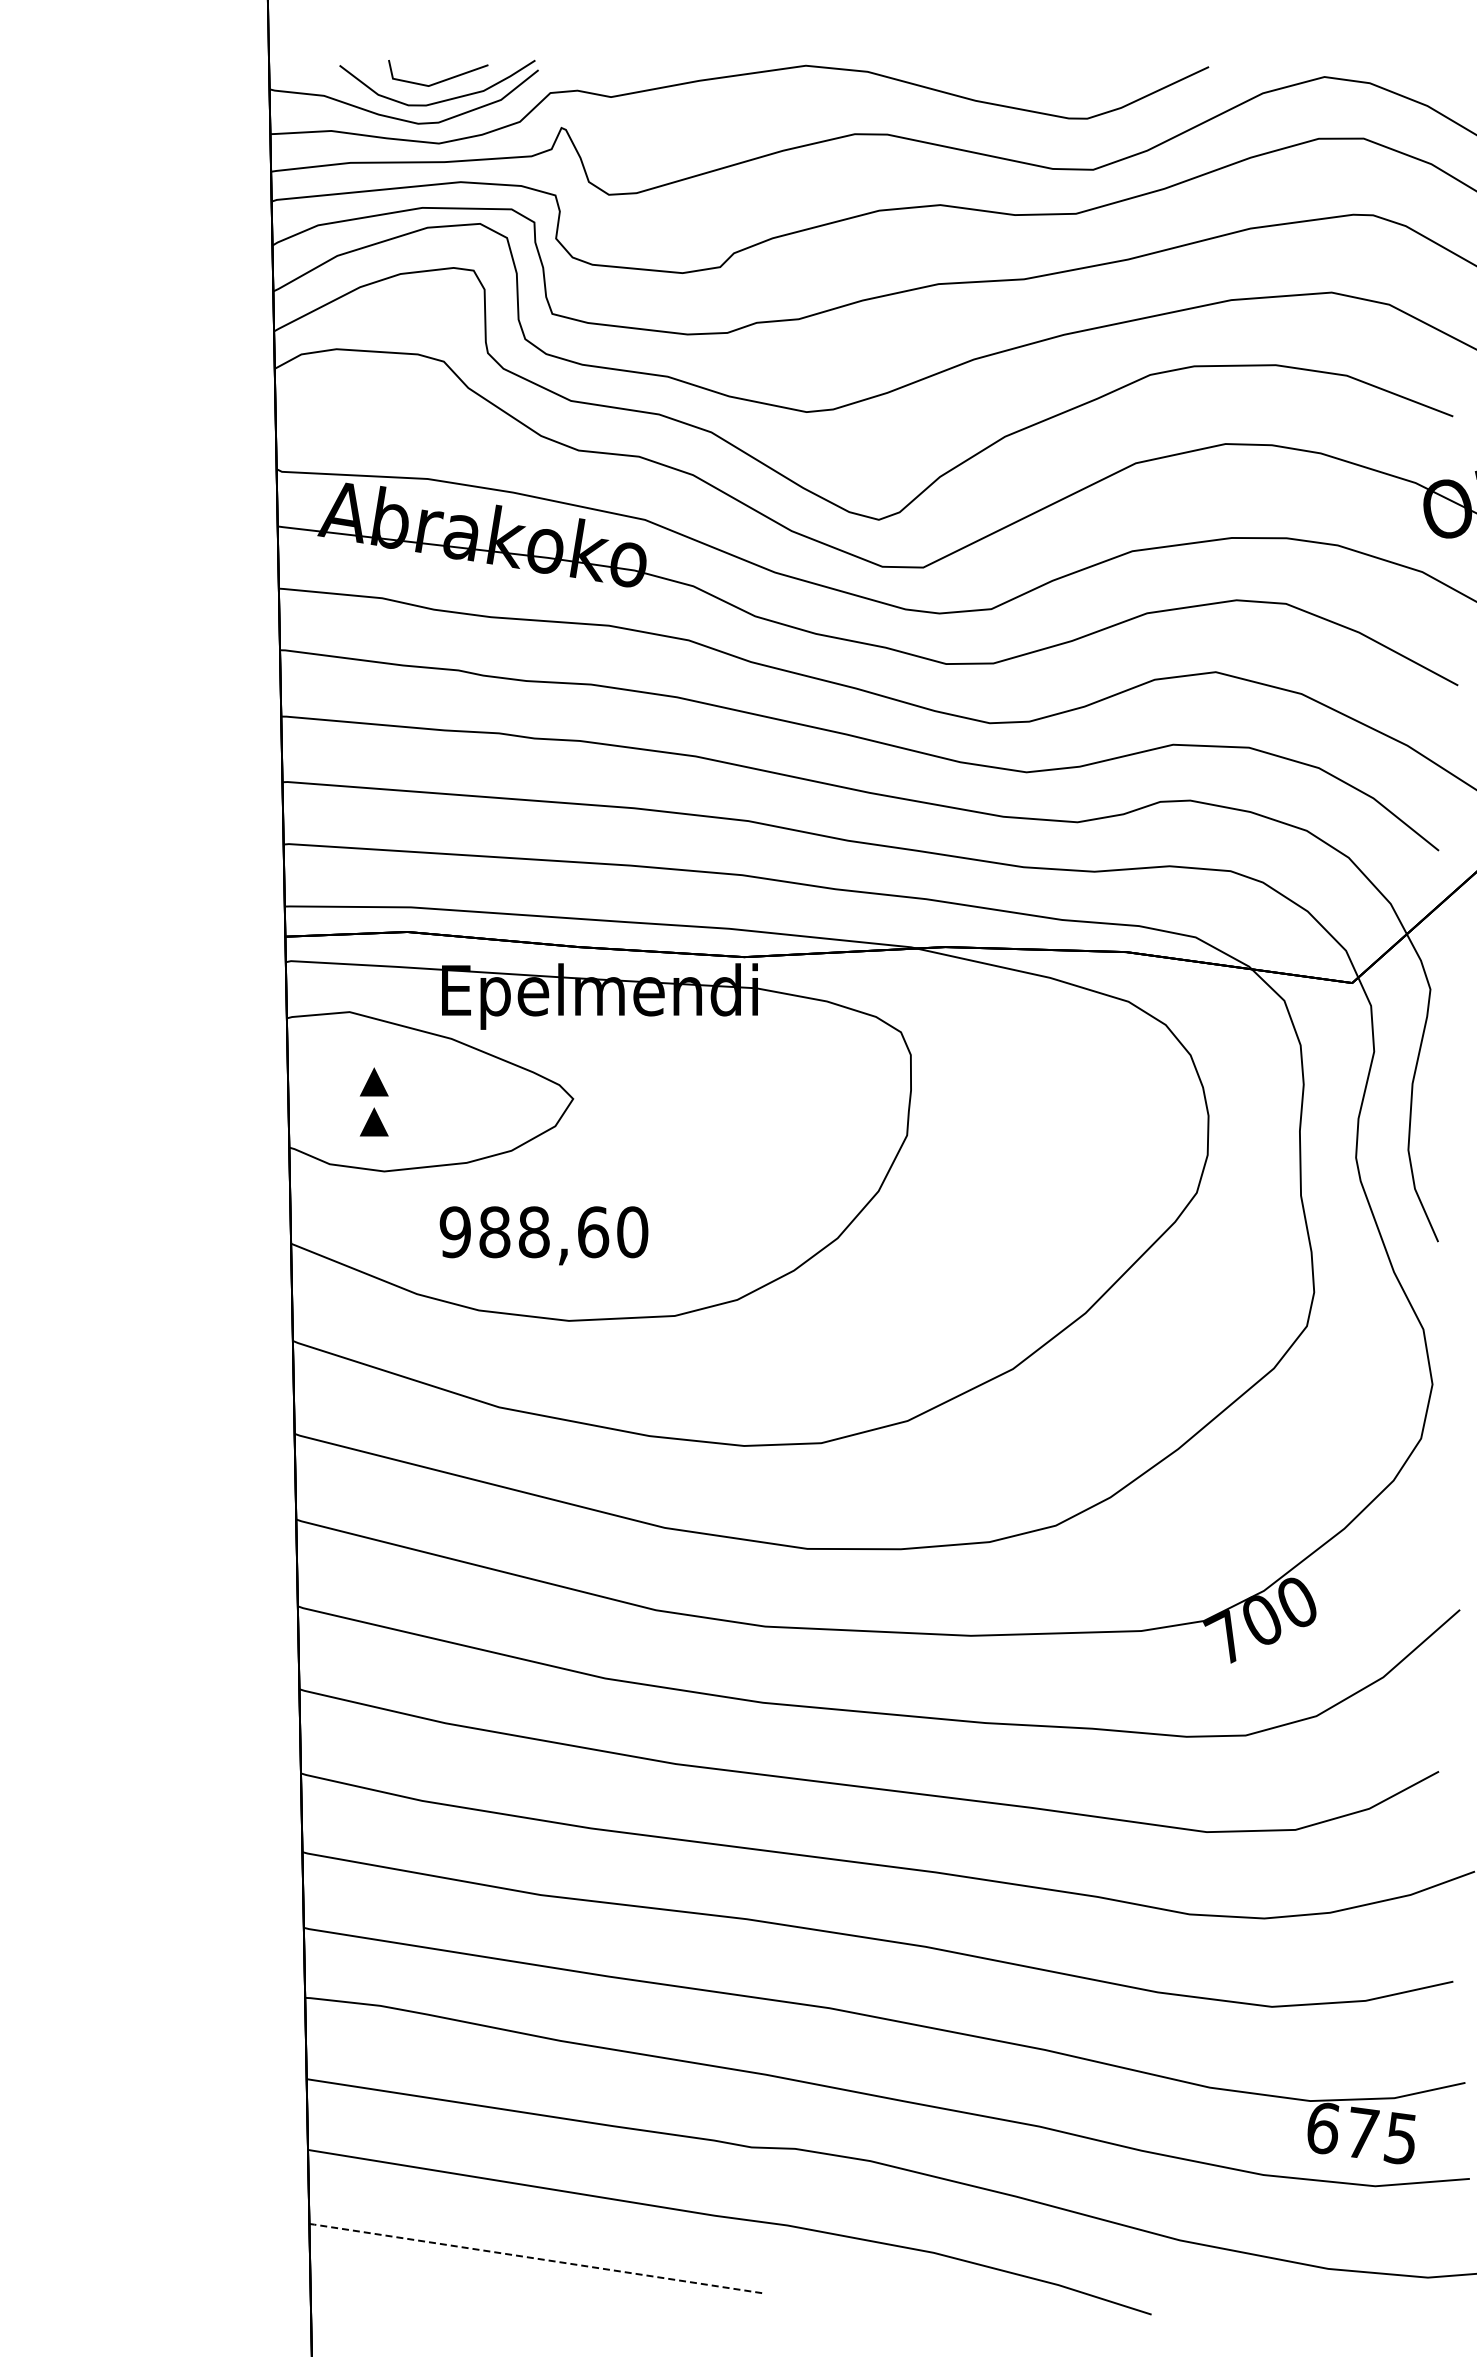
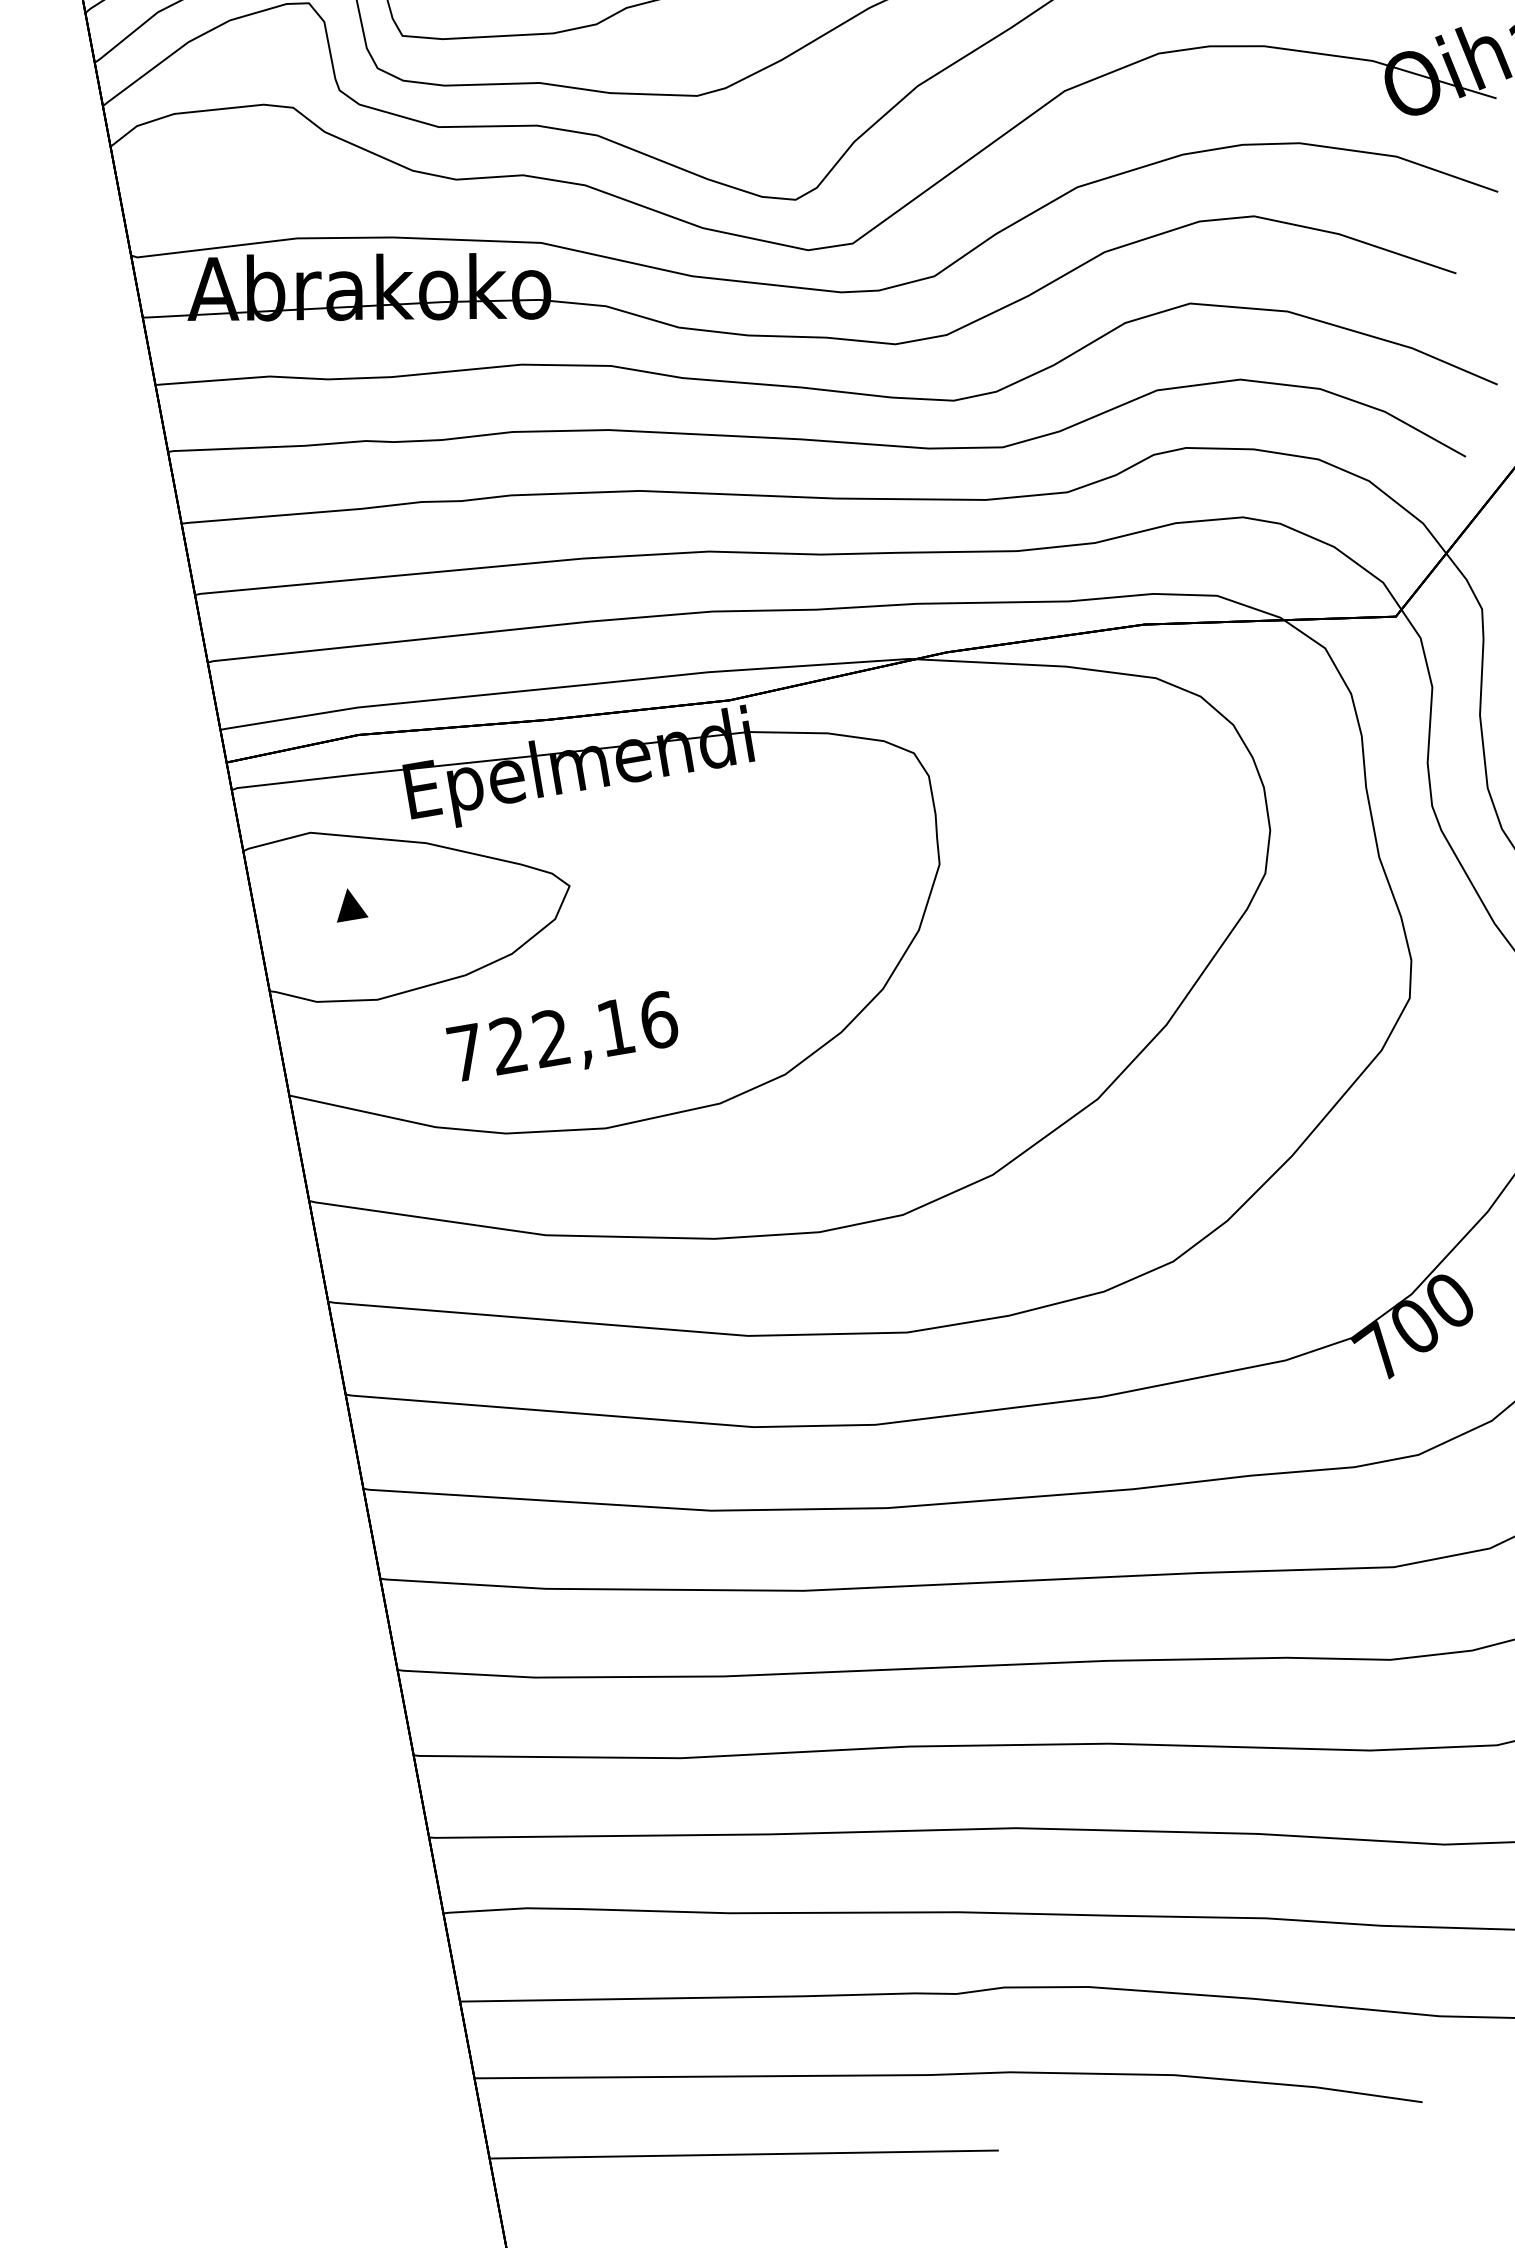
part: (373, 1121) -> (356, 947), removed
text: (543, 1232) -> (561, 1036), 988,60 -> 722,16
line: (536, 2258) -> (743, 2154), dashed -> solid

